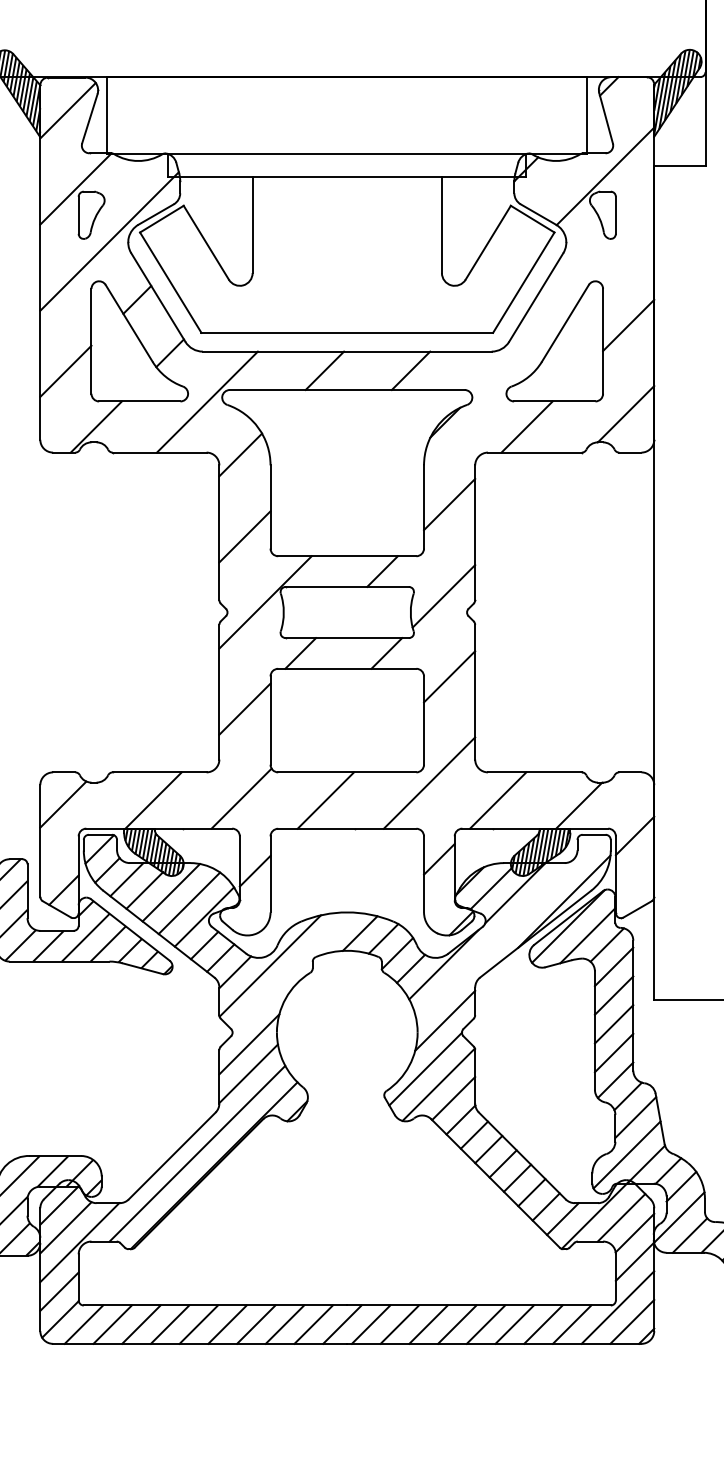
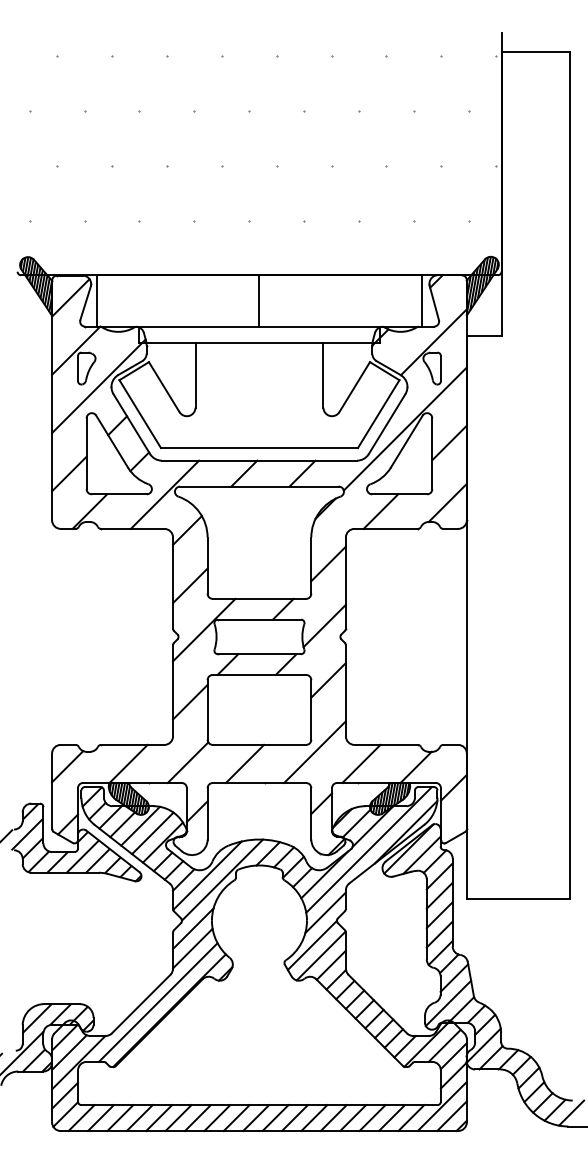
line: (347, 116) -> (259, 301), added
line: (561, 304) -> (404, 428), added
line: (508, 927) -> (368, 849), added
line: (292, 971) -> (222, 879), added

